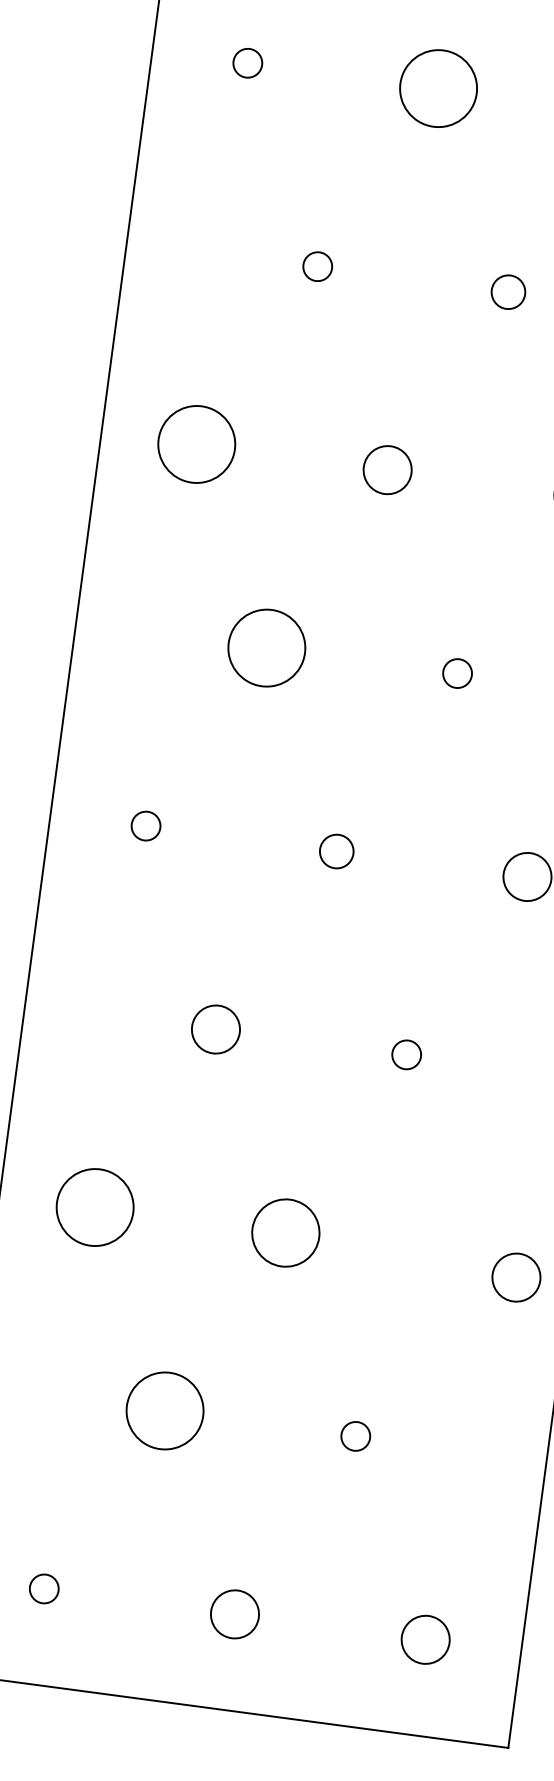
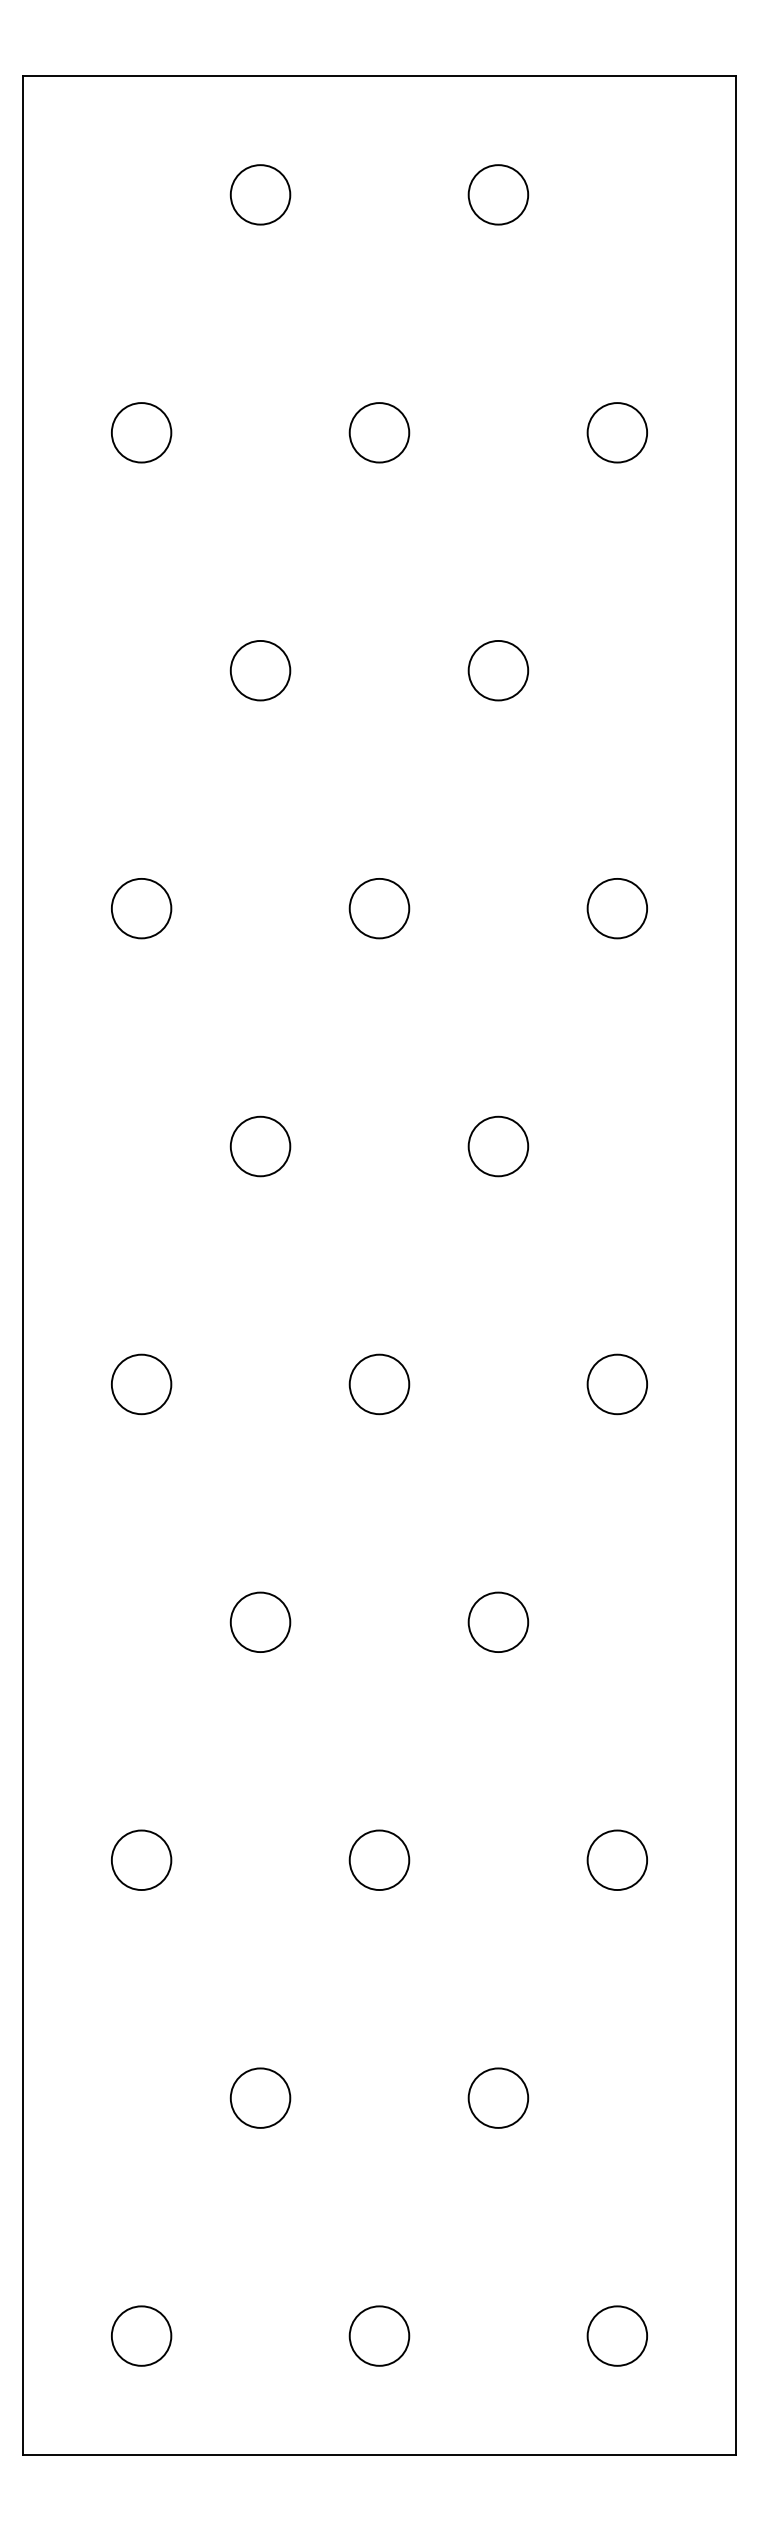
circle: (247, 63) -> (141, 432), size x1.67
circle: (438, 88) -> (379, 432), size x0.62
circle: (317, 266) -> (260, 670), size x1.67
circle: (508, 291) -> (498, 670), size x1.43
circle: (196, 444) -> (141, 908), size x0.62
circle: (266, 648) -> (260, 1146), size x0.62
circle: (457, 673) -> (498, 1146), size x1.67
circle: (145, 826) -> (141, 1384), size x1.67
circle: (336, 851) -> (379, 1384), size x1.43
circle: (406, 1054) -> (498, 1621), size x1.67
circle: (95, 1207) -> (141, 1860), size x0.62
circle: (285, 1232) -> (379, 1859), size x0.71
circle: (515, 1276) -> (616, 1859), moved
circle: (165, 1410) -> (260, 2097), size x0.62
circle: (355, 1435) -> (498, 2097), size x1.67
circle: (44, 1588) -> (141, 2335), size x1.67

